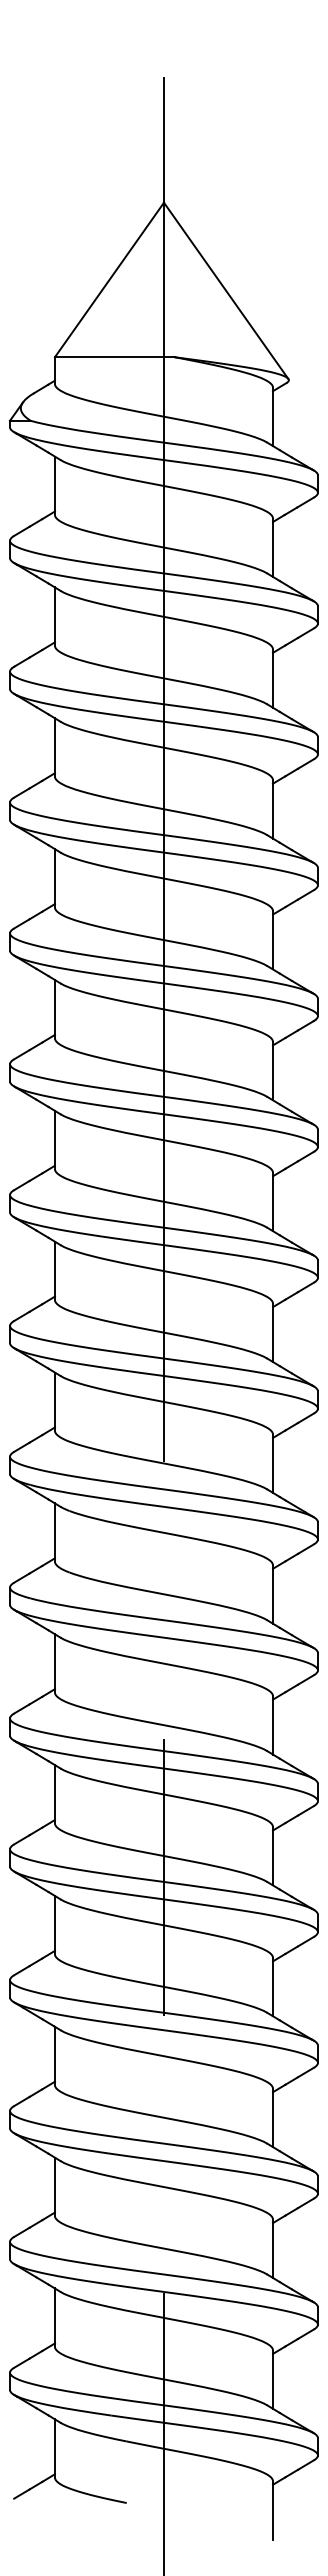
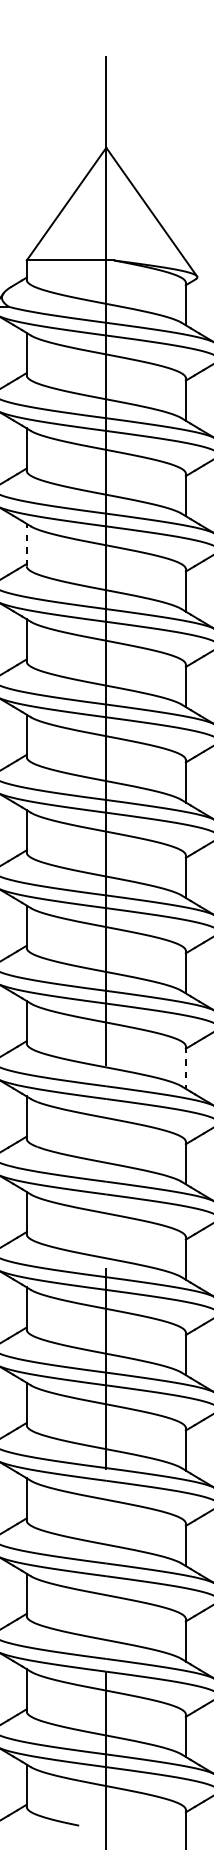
line: (54, 746) -> (26, 544), solid -> dashed
line: (273, 1464) -> (186, 1068), solid -> dashed

